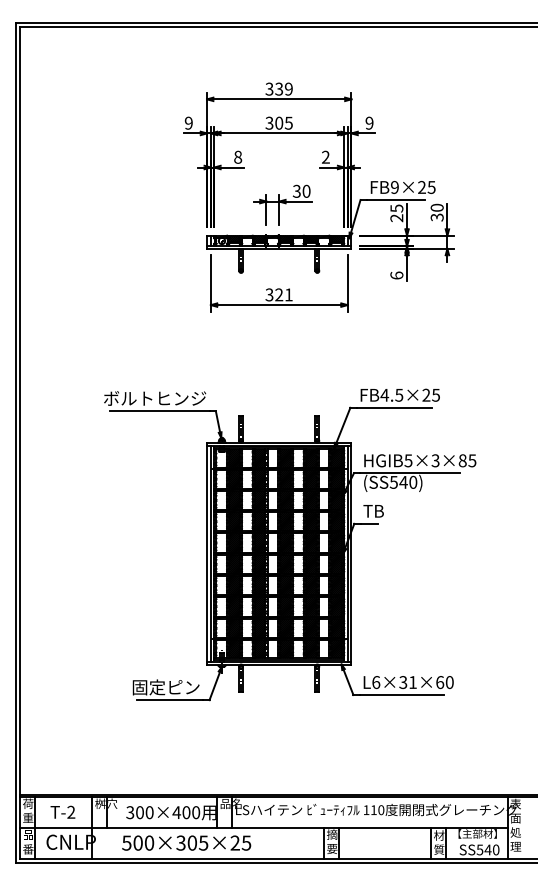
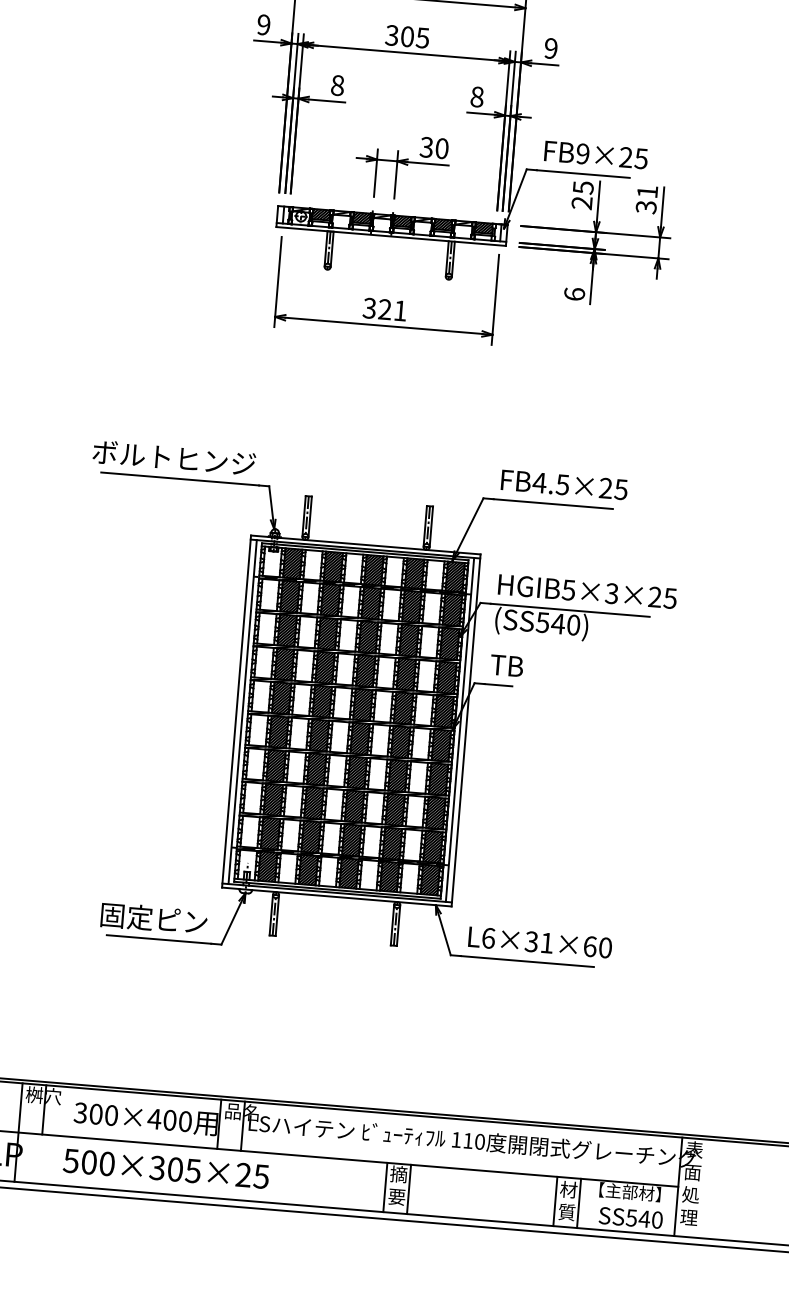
text: (325, 156) -> (476, 95), 2 -> 8
text: (436, 207) -> (646, 191), 30 -> 31
text: (462, 460) -> (654, 596), HGIB5×3×85 -> HGIB5×3×25

